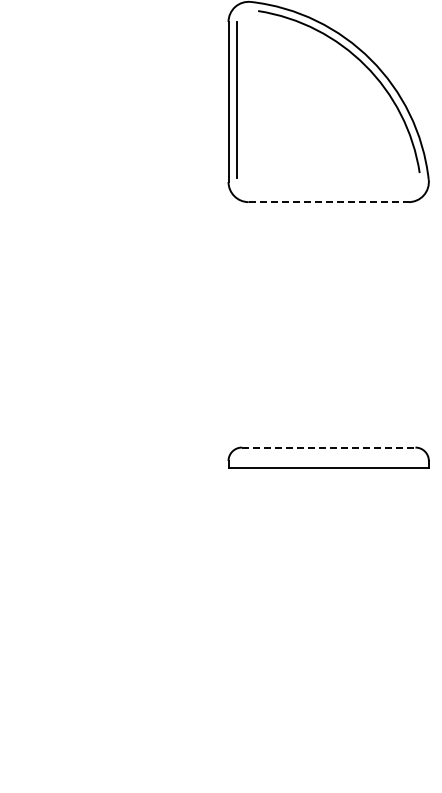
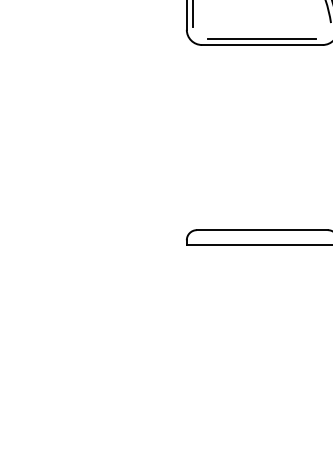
line: (328, 194) -> (262, 39), added
line: (329, 202) -> (262, 45), dashed -> solid
line: (328, 447) -> (262, 230), dashed -> solid

